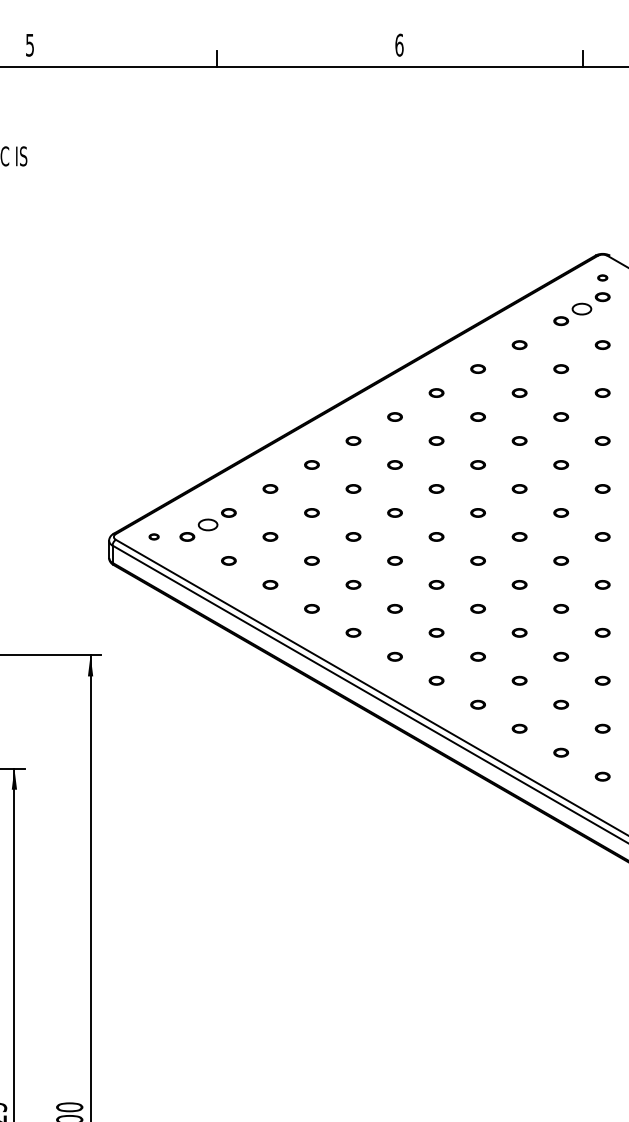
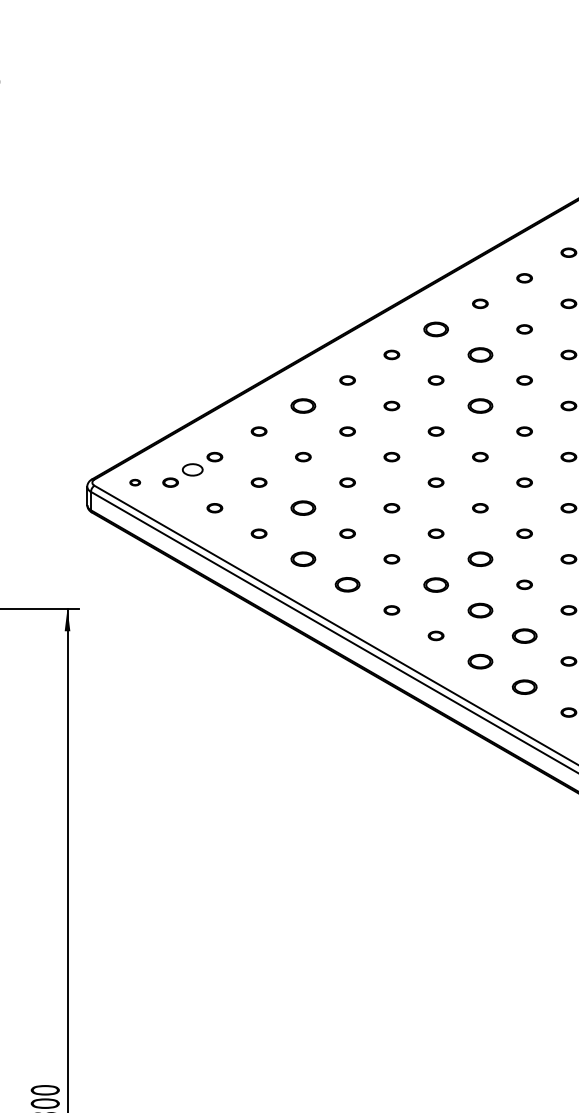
part: (436, 392) -> (436, 328), size x1.6
part: (477, 416) -> (479, 354), size x1.6
part: (311, 464) -> (302, 405), size x1.6
part: (477, 464) -> (479, 405), size x1.6
part: (311, 560) -> (302, 507), size x1.6
part: (311, 608) -> (302, 558), size x1.6
part: (477, 608) -> (479, 558), size x1.6
part: (353, 632) -> (347, 584), size x1.6
part: (436, 632) -> (436, 584), size x1.6
part: (477, 656) -> (479, 610), size x1.6
part: (519, 680) -> (524, 635), size x1.6
part: (477, 704) -> (479, 661), size x1.6
part: (519, 728) -> (524, 686), size x1.6

